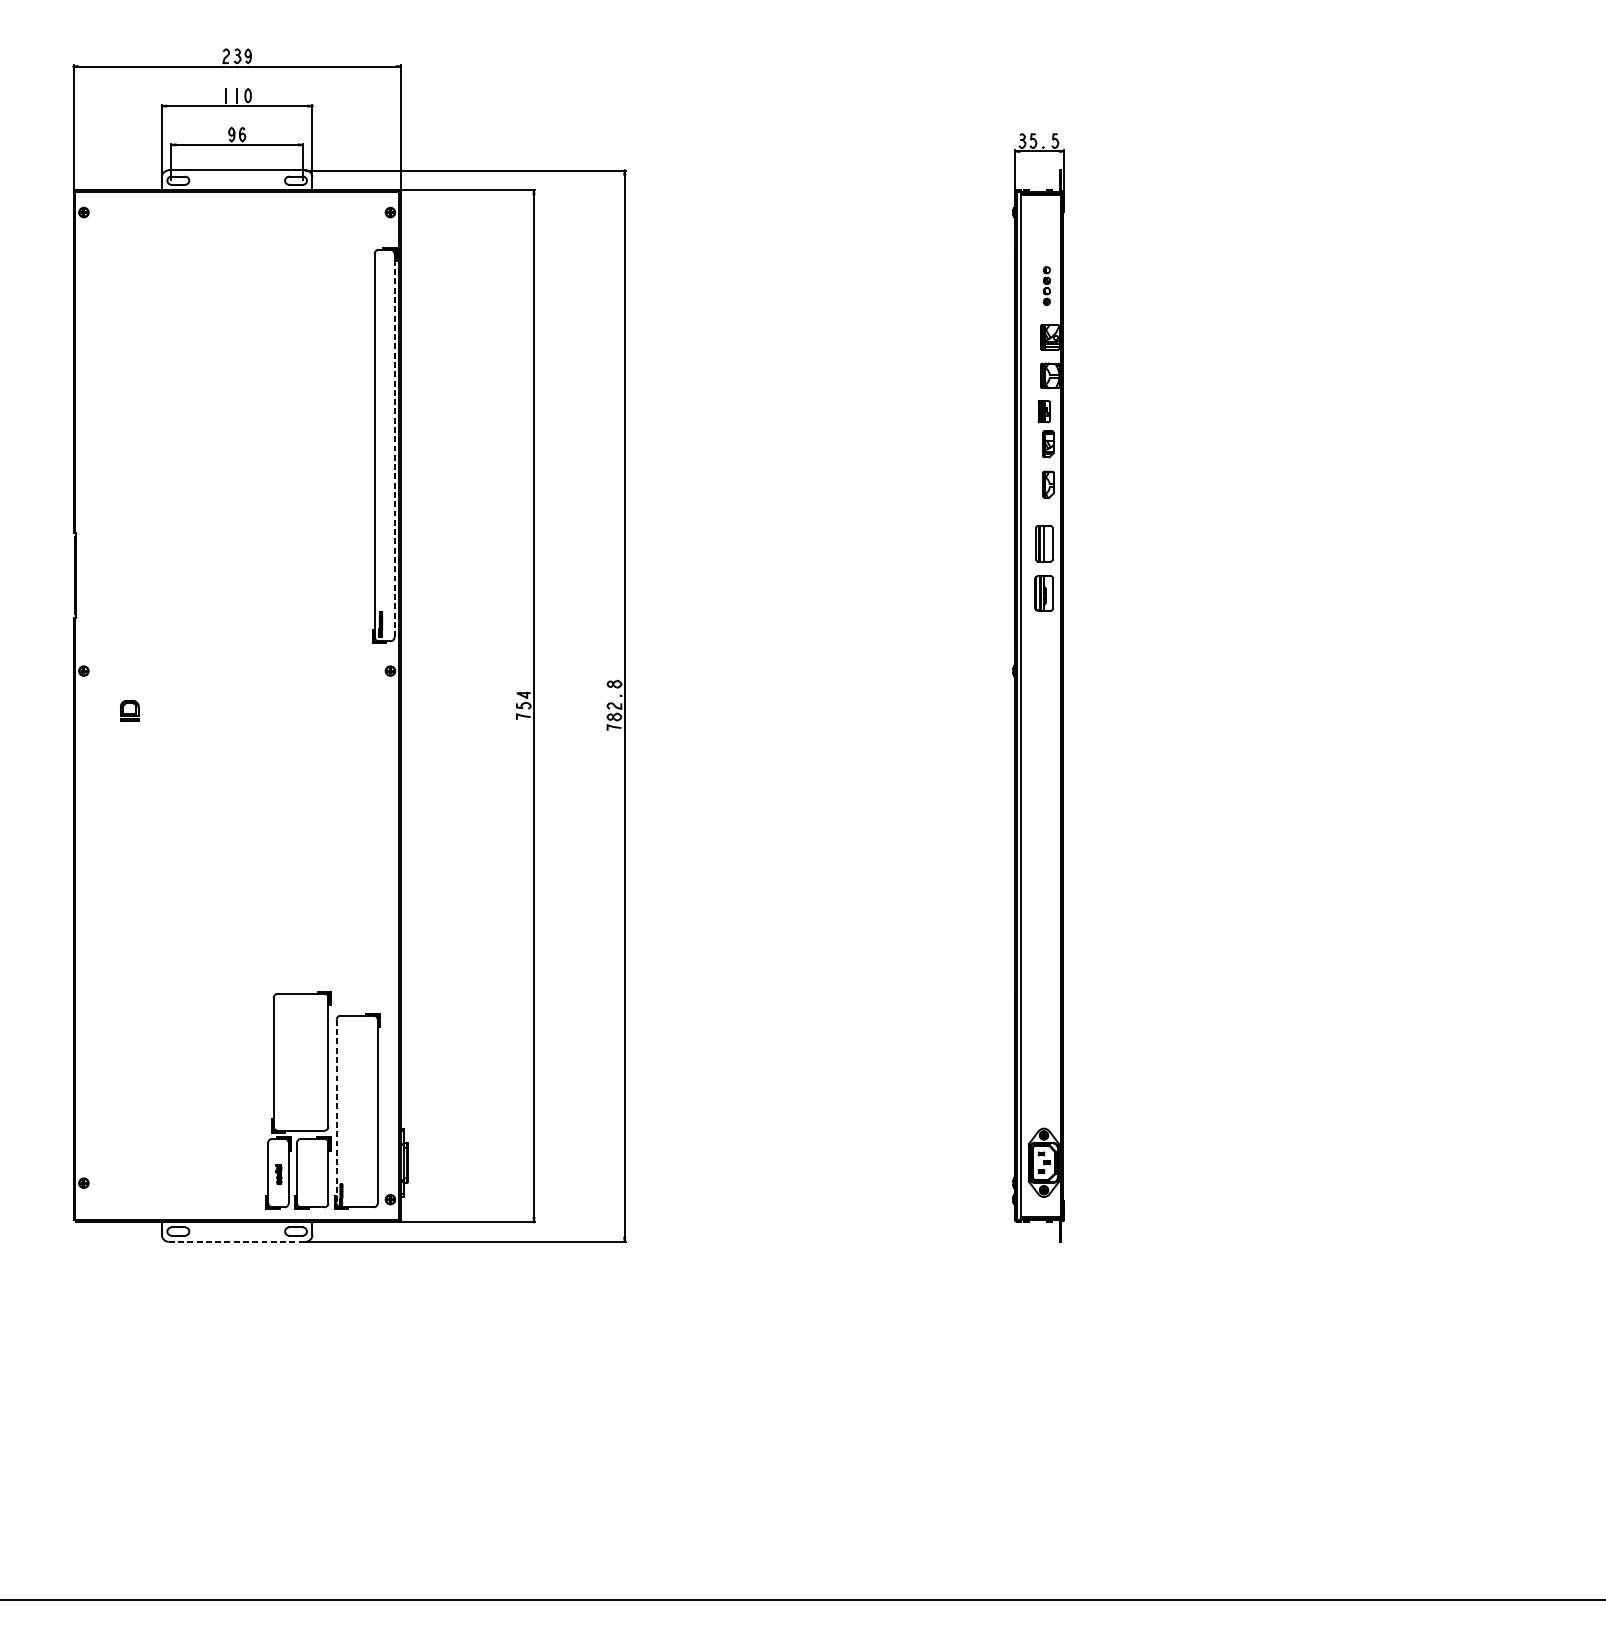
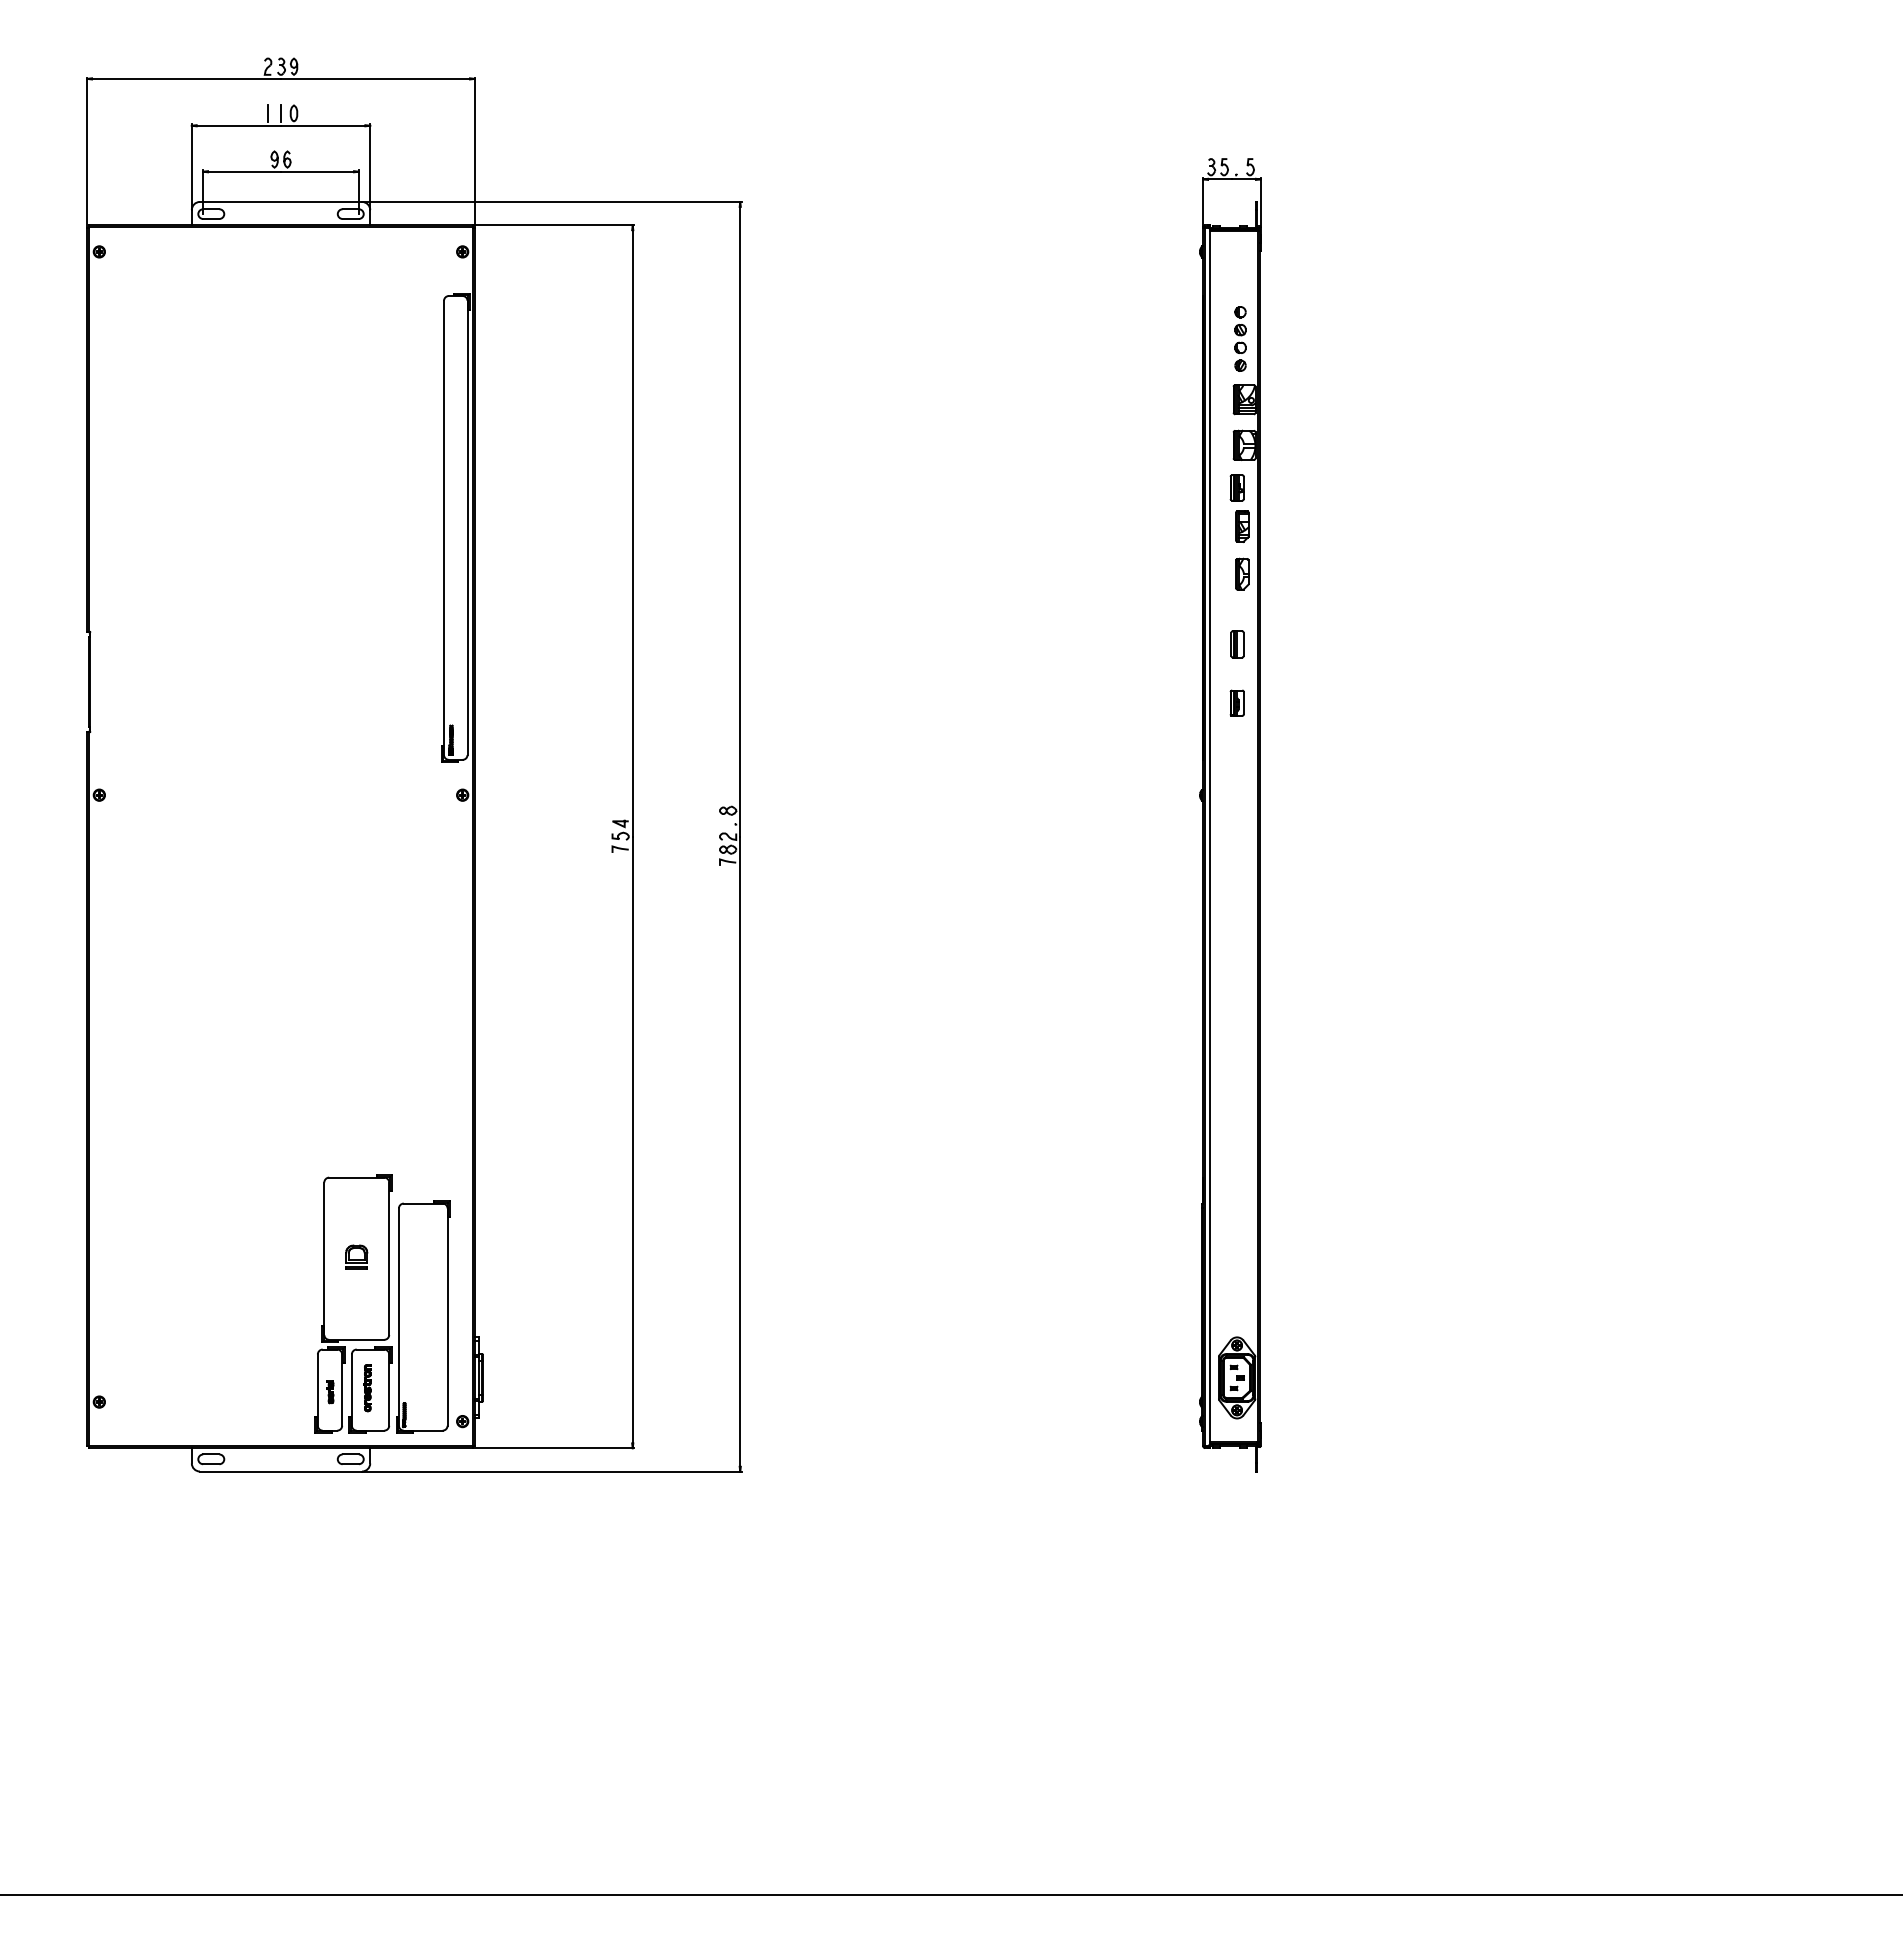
part: (1046, 285) -> (1240, 338), size x1.43
line: (394, 445) -> (467, 527), dashed -> solid
part: (1044, 543) -> (1237, 644), size x0.62
part: (1043, 592) -> (1236, 702), size x0.62
part: (129, 710) -> (356, 1256), moved
line: (336, 1111) -> (398, 1317), dashed -> solid
part: (310, 1171) -> (367, 1388), added
line: (237, 1241) -> (281, 1471), dashed -> solid

